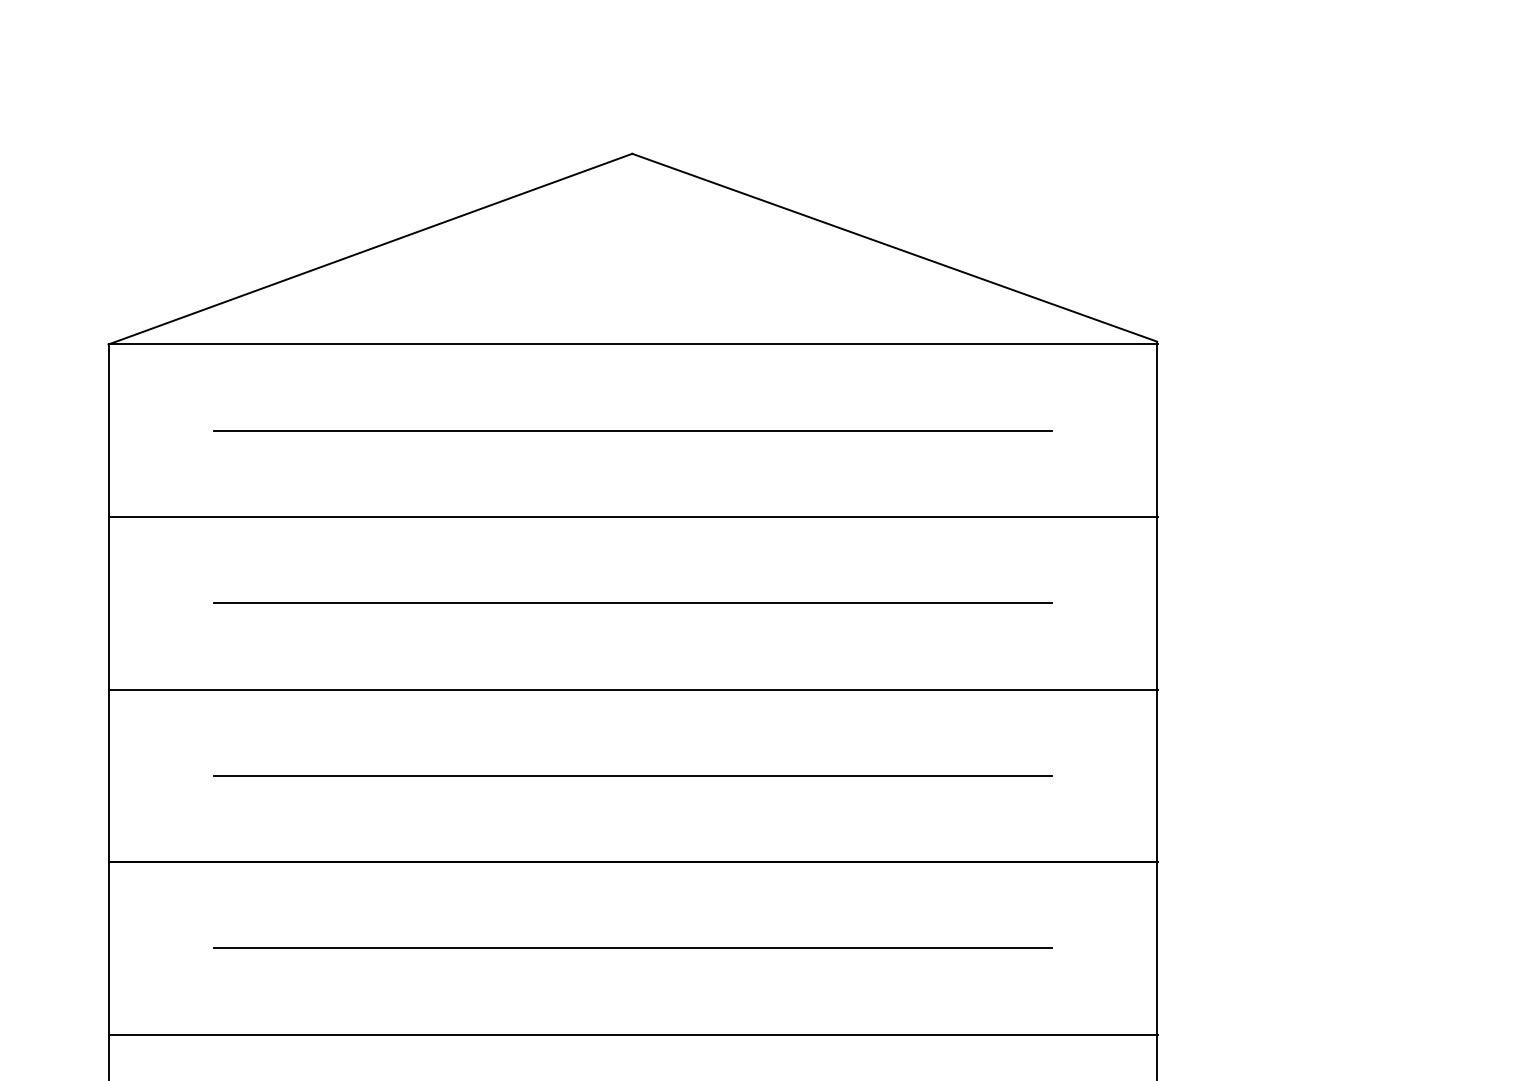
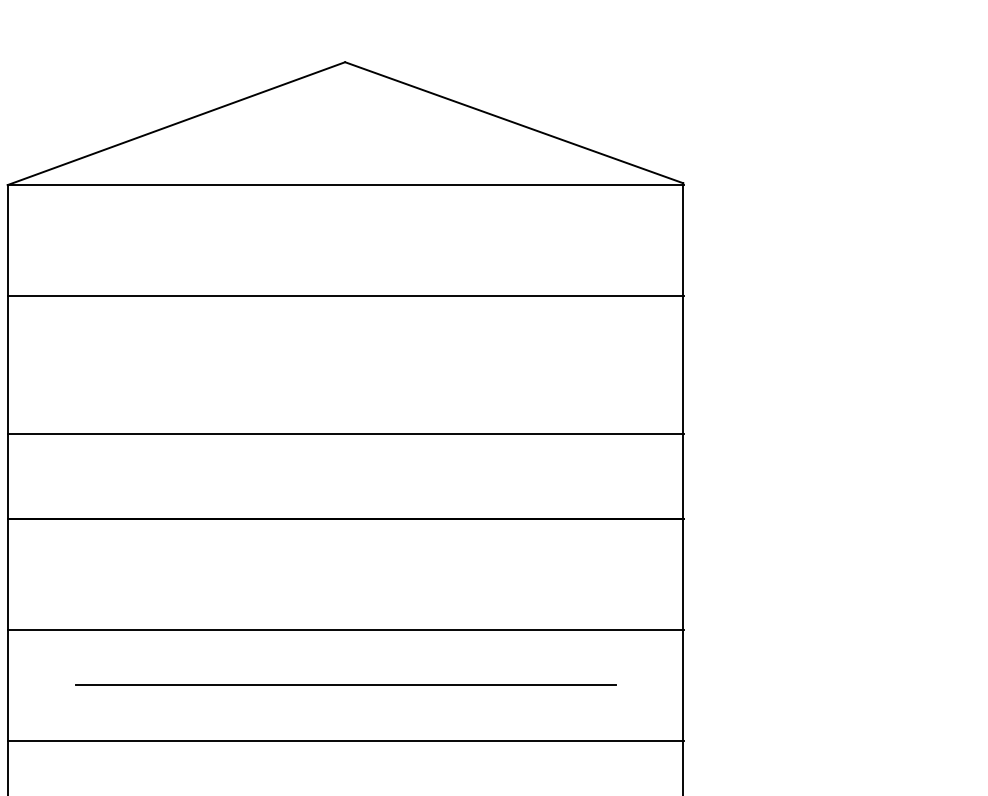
line: (632, 430) -> (345, 240), removed
line: (632, 602) -> (345, 351), removed
line: (632, 689) -> (345, 434), moved
line: (632, 776) -> (345, 463), removed
line: (632, 948) -> (345, 574), removed

